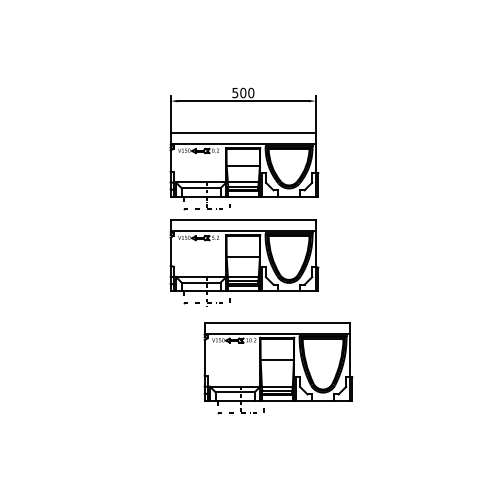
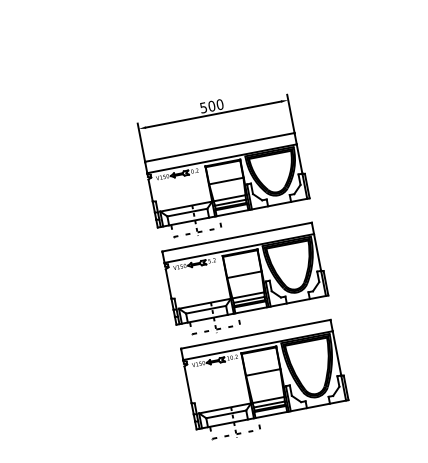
part: (278, 368) -> (266, 381), moved

